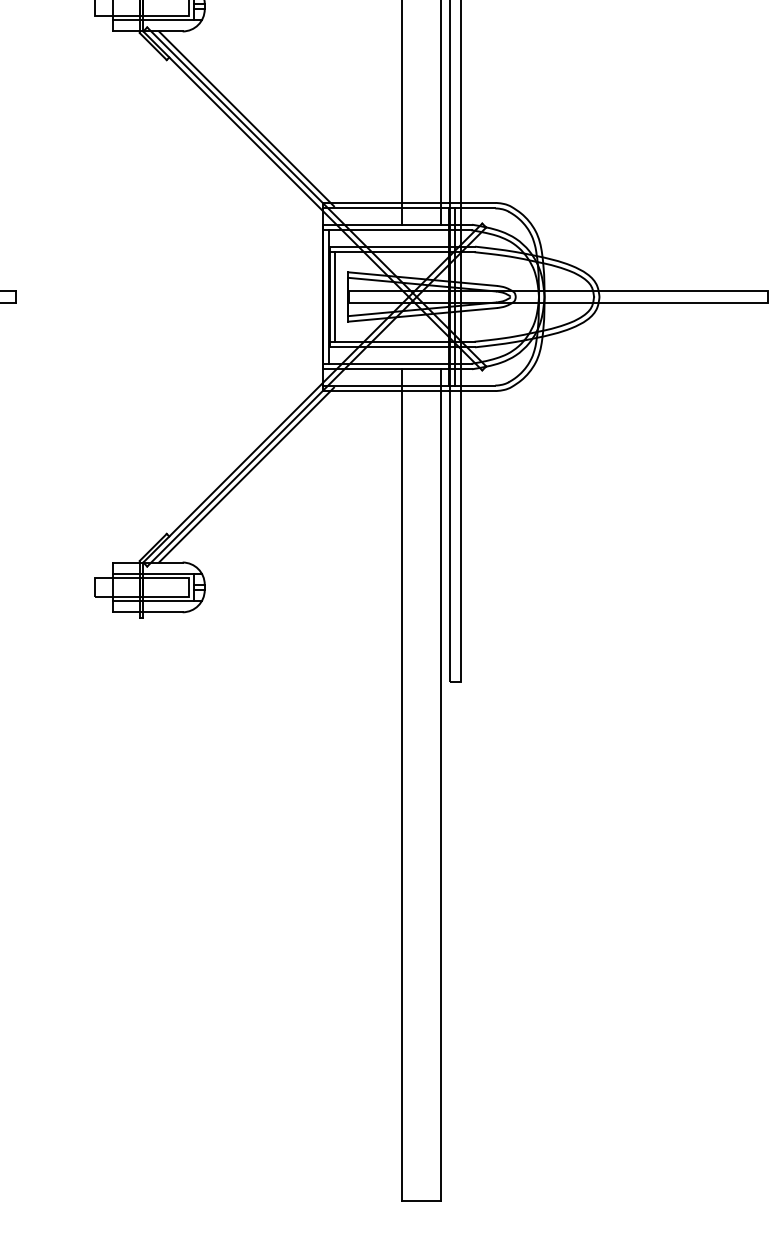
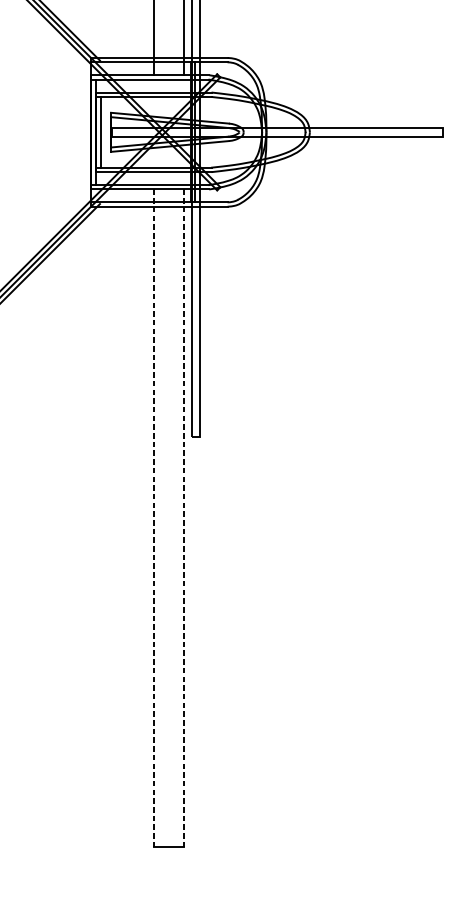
line: (402, 784) -> (154, 517), solid -> dashed
line: (440, 784) -> (184, 517), solid -> dashed

